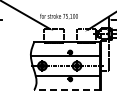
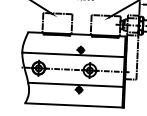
line: (67, 89) -> (74, 104), dashed -> solid

